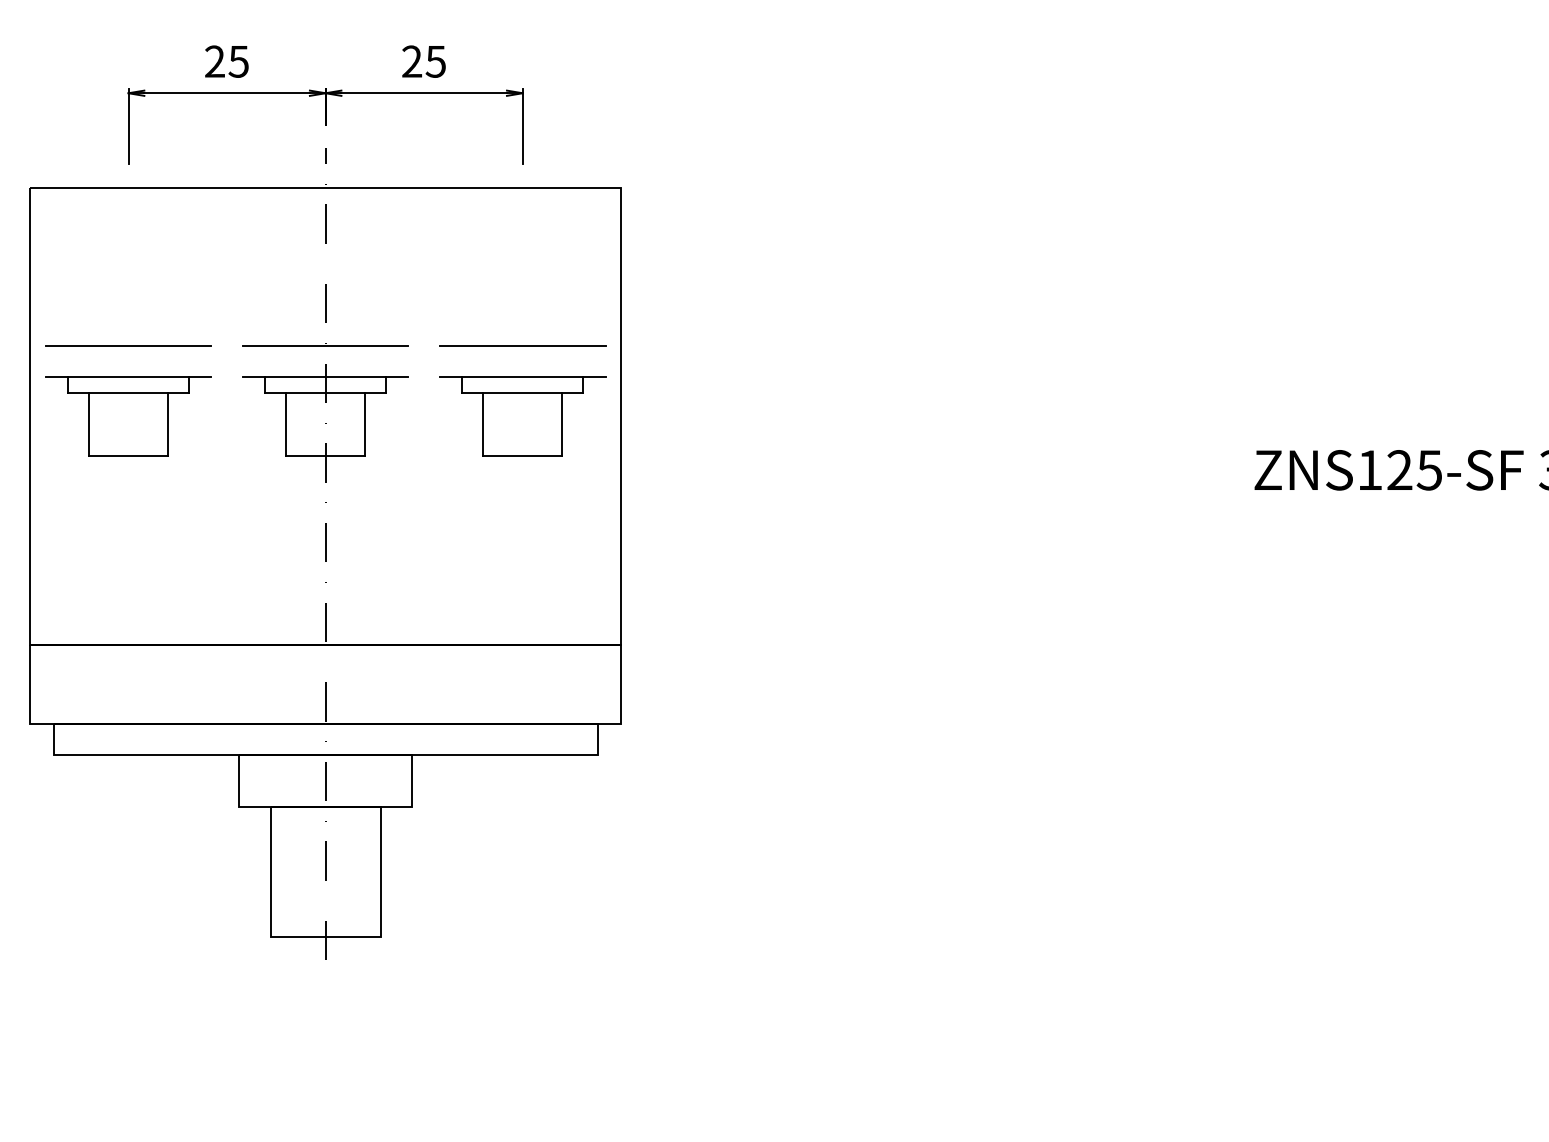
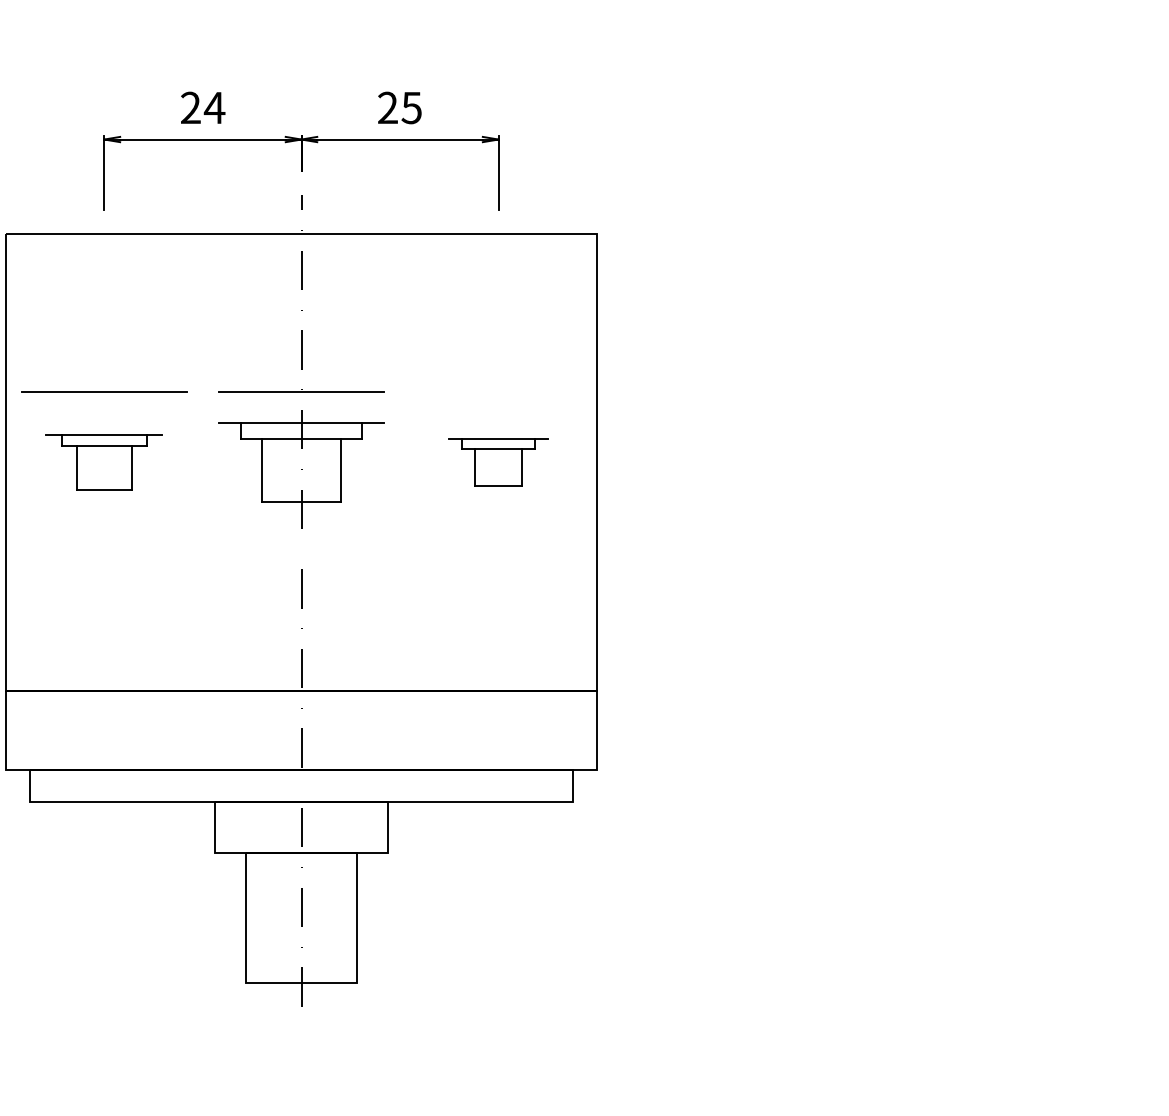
text: (238, 61) -> (214, 107), 25 -> 24
line: (522, 345) -> (498, 391), removed
part: (128, 416) -> (104, 462), size x0.7
part: (522, 416) -> (498, 462), size x0.6

